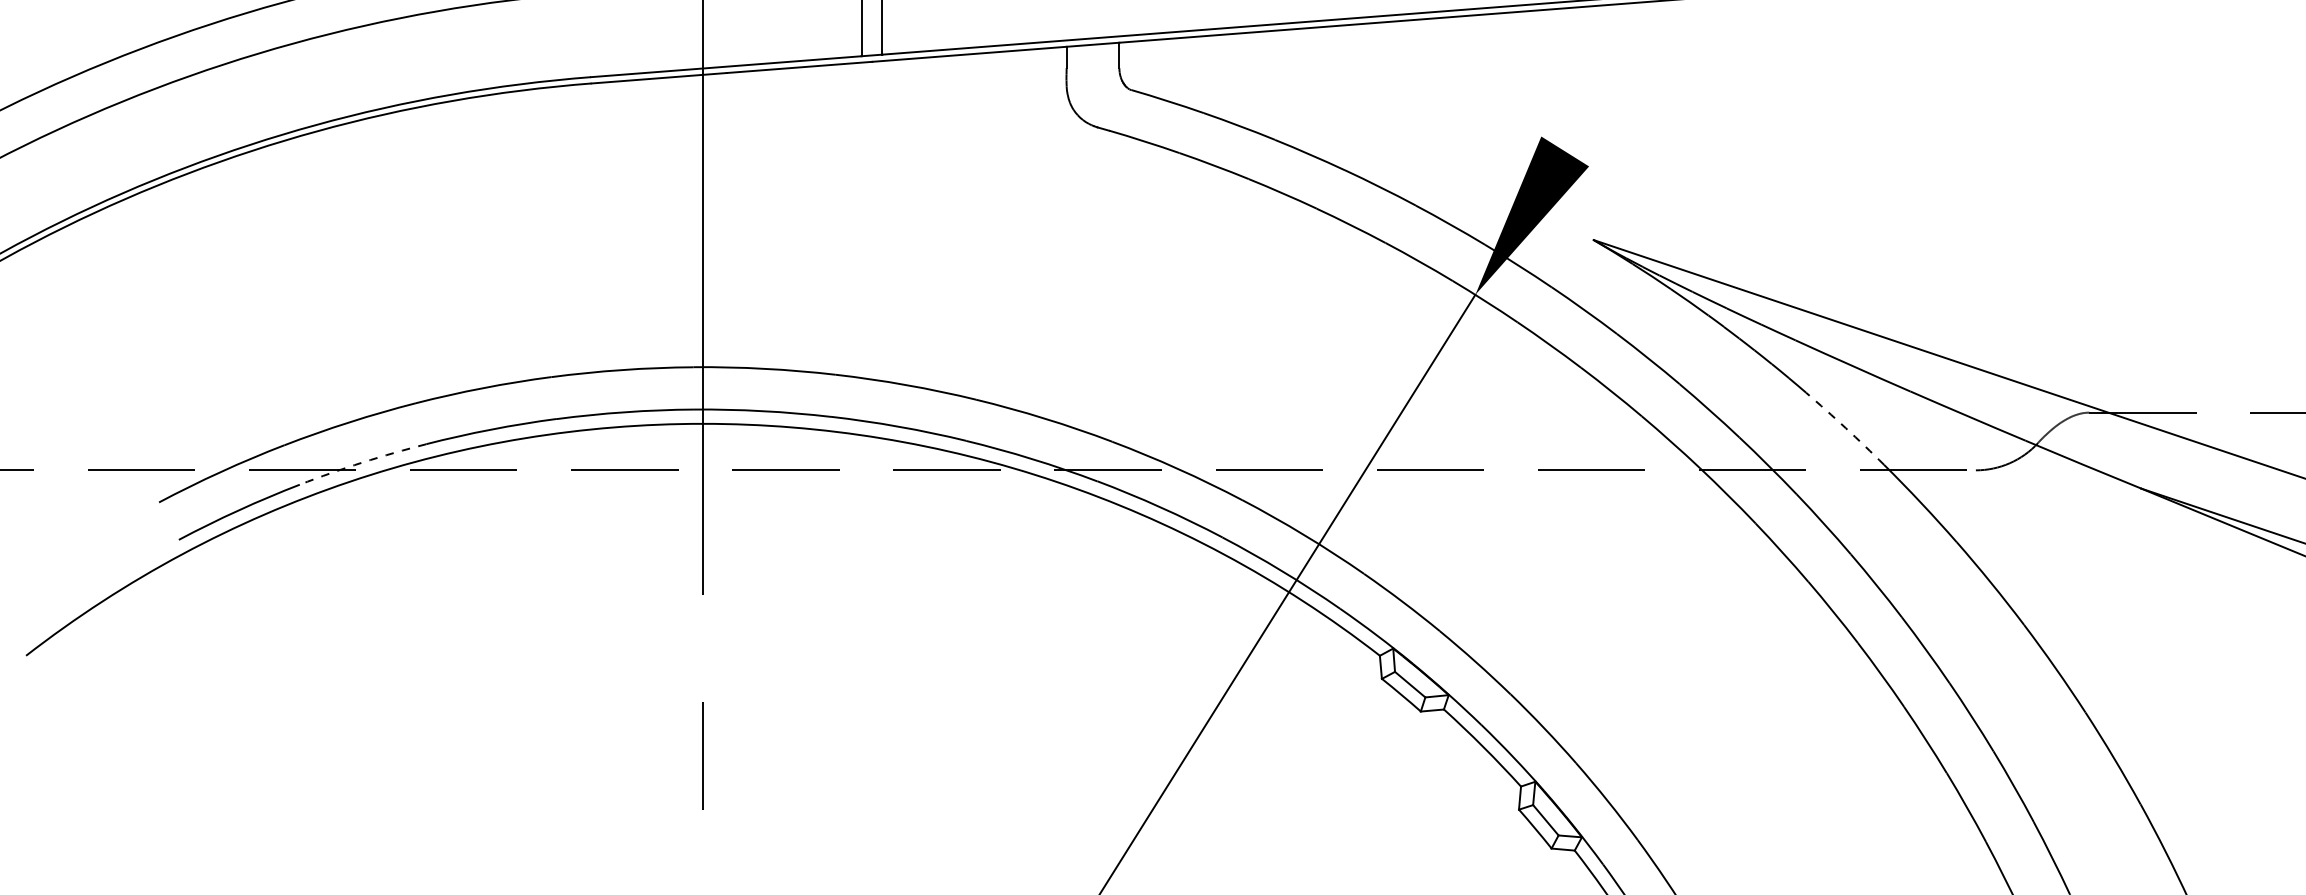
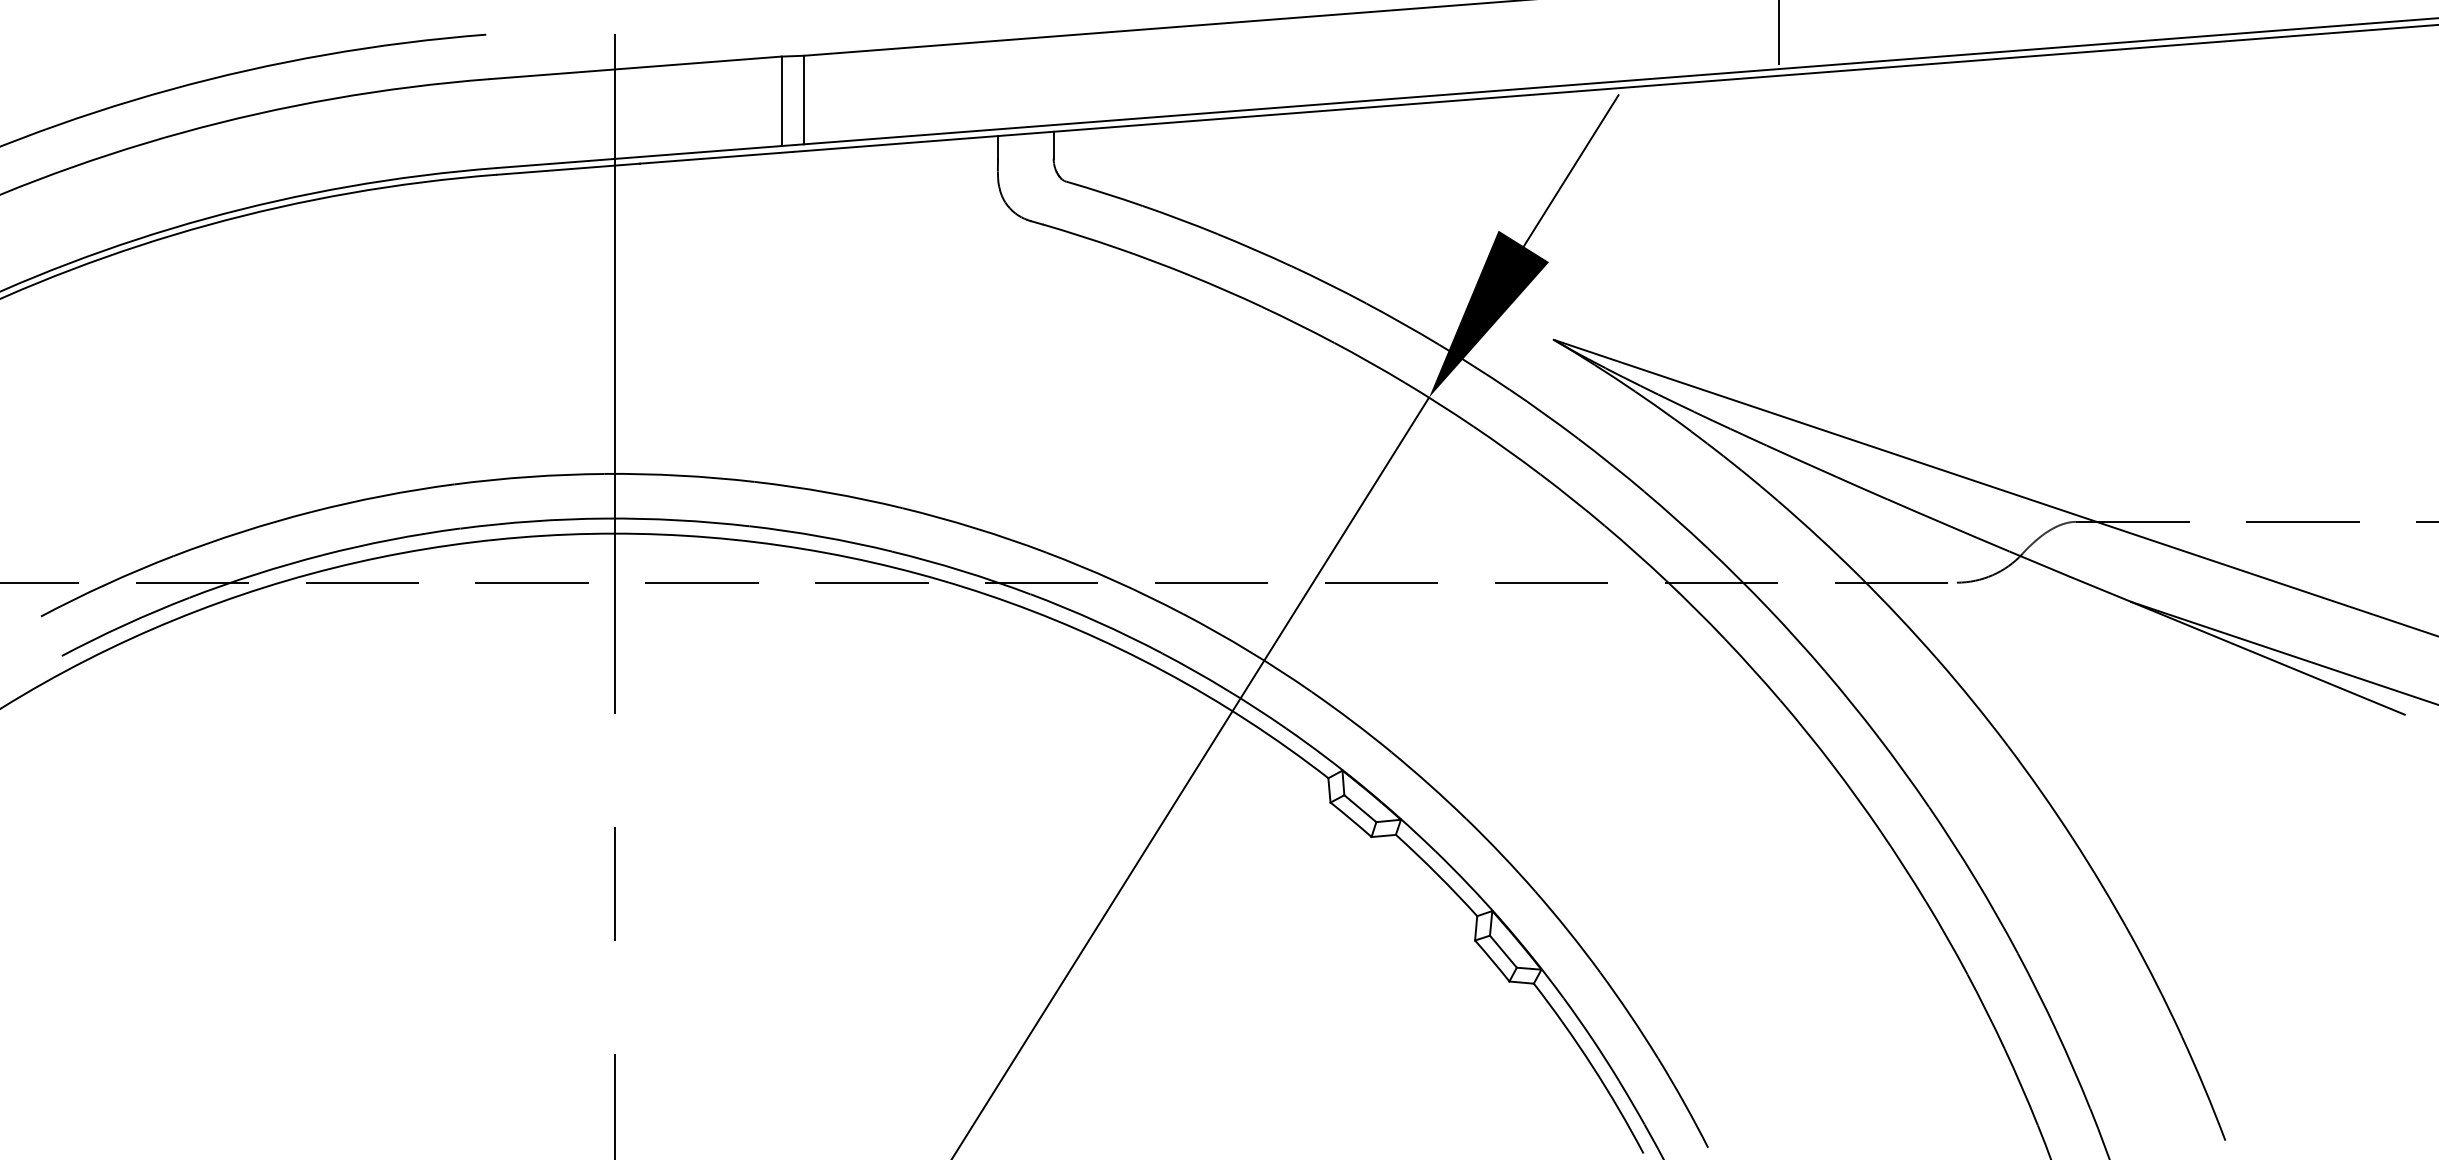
line: (1609, 79) -> (1570, 170), added
arc: (1845, 428) -> (1819, 538), dashed -> solid
arc: (362, 462) -> (255, 574), dashed -> solid

